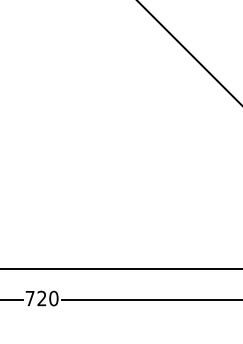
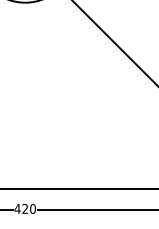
text: (30, 297) -> (17, 208), 720 -> 420

